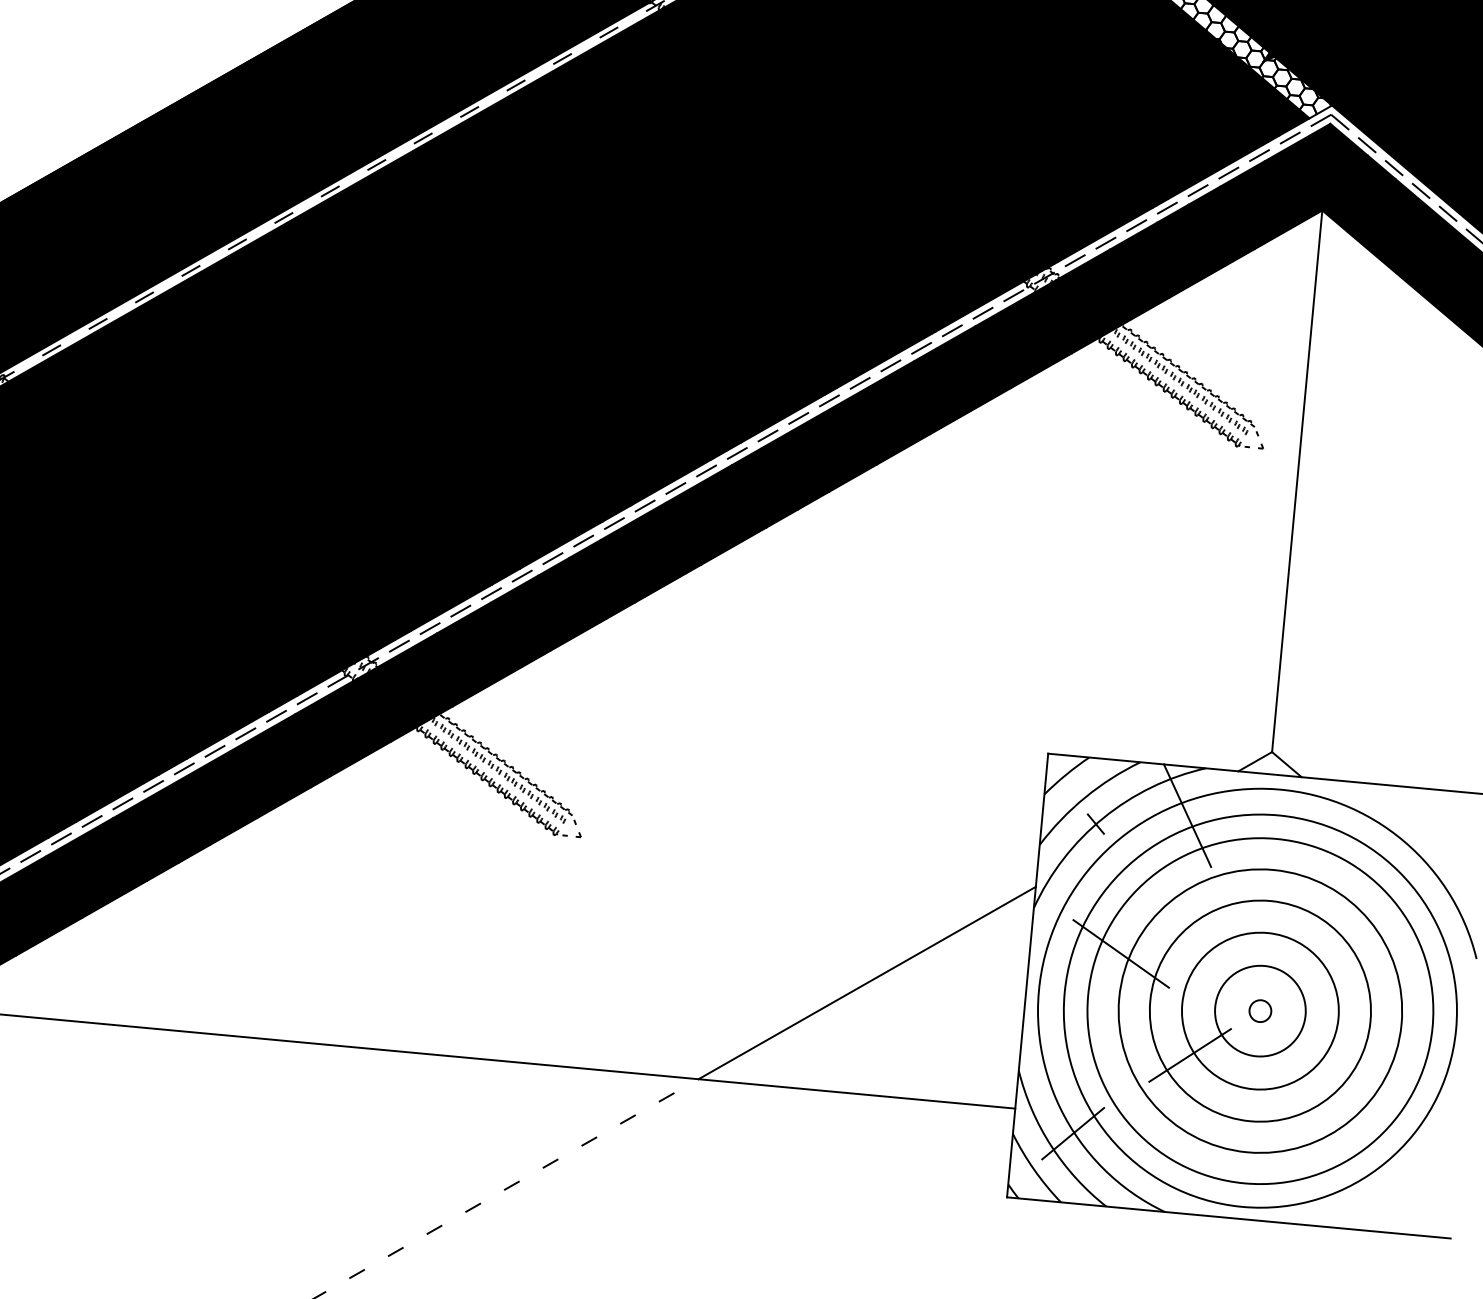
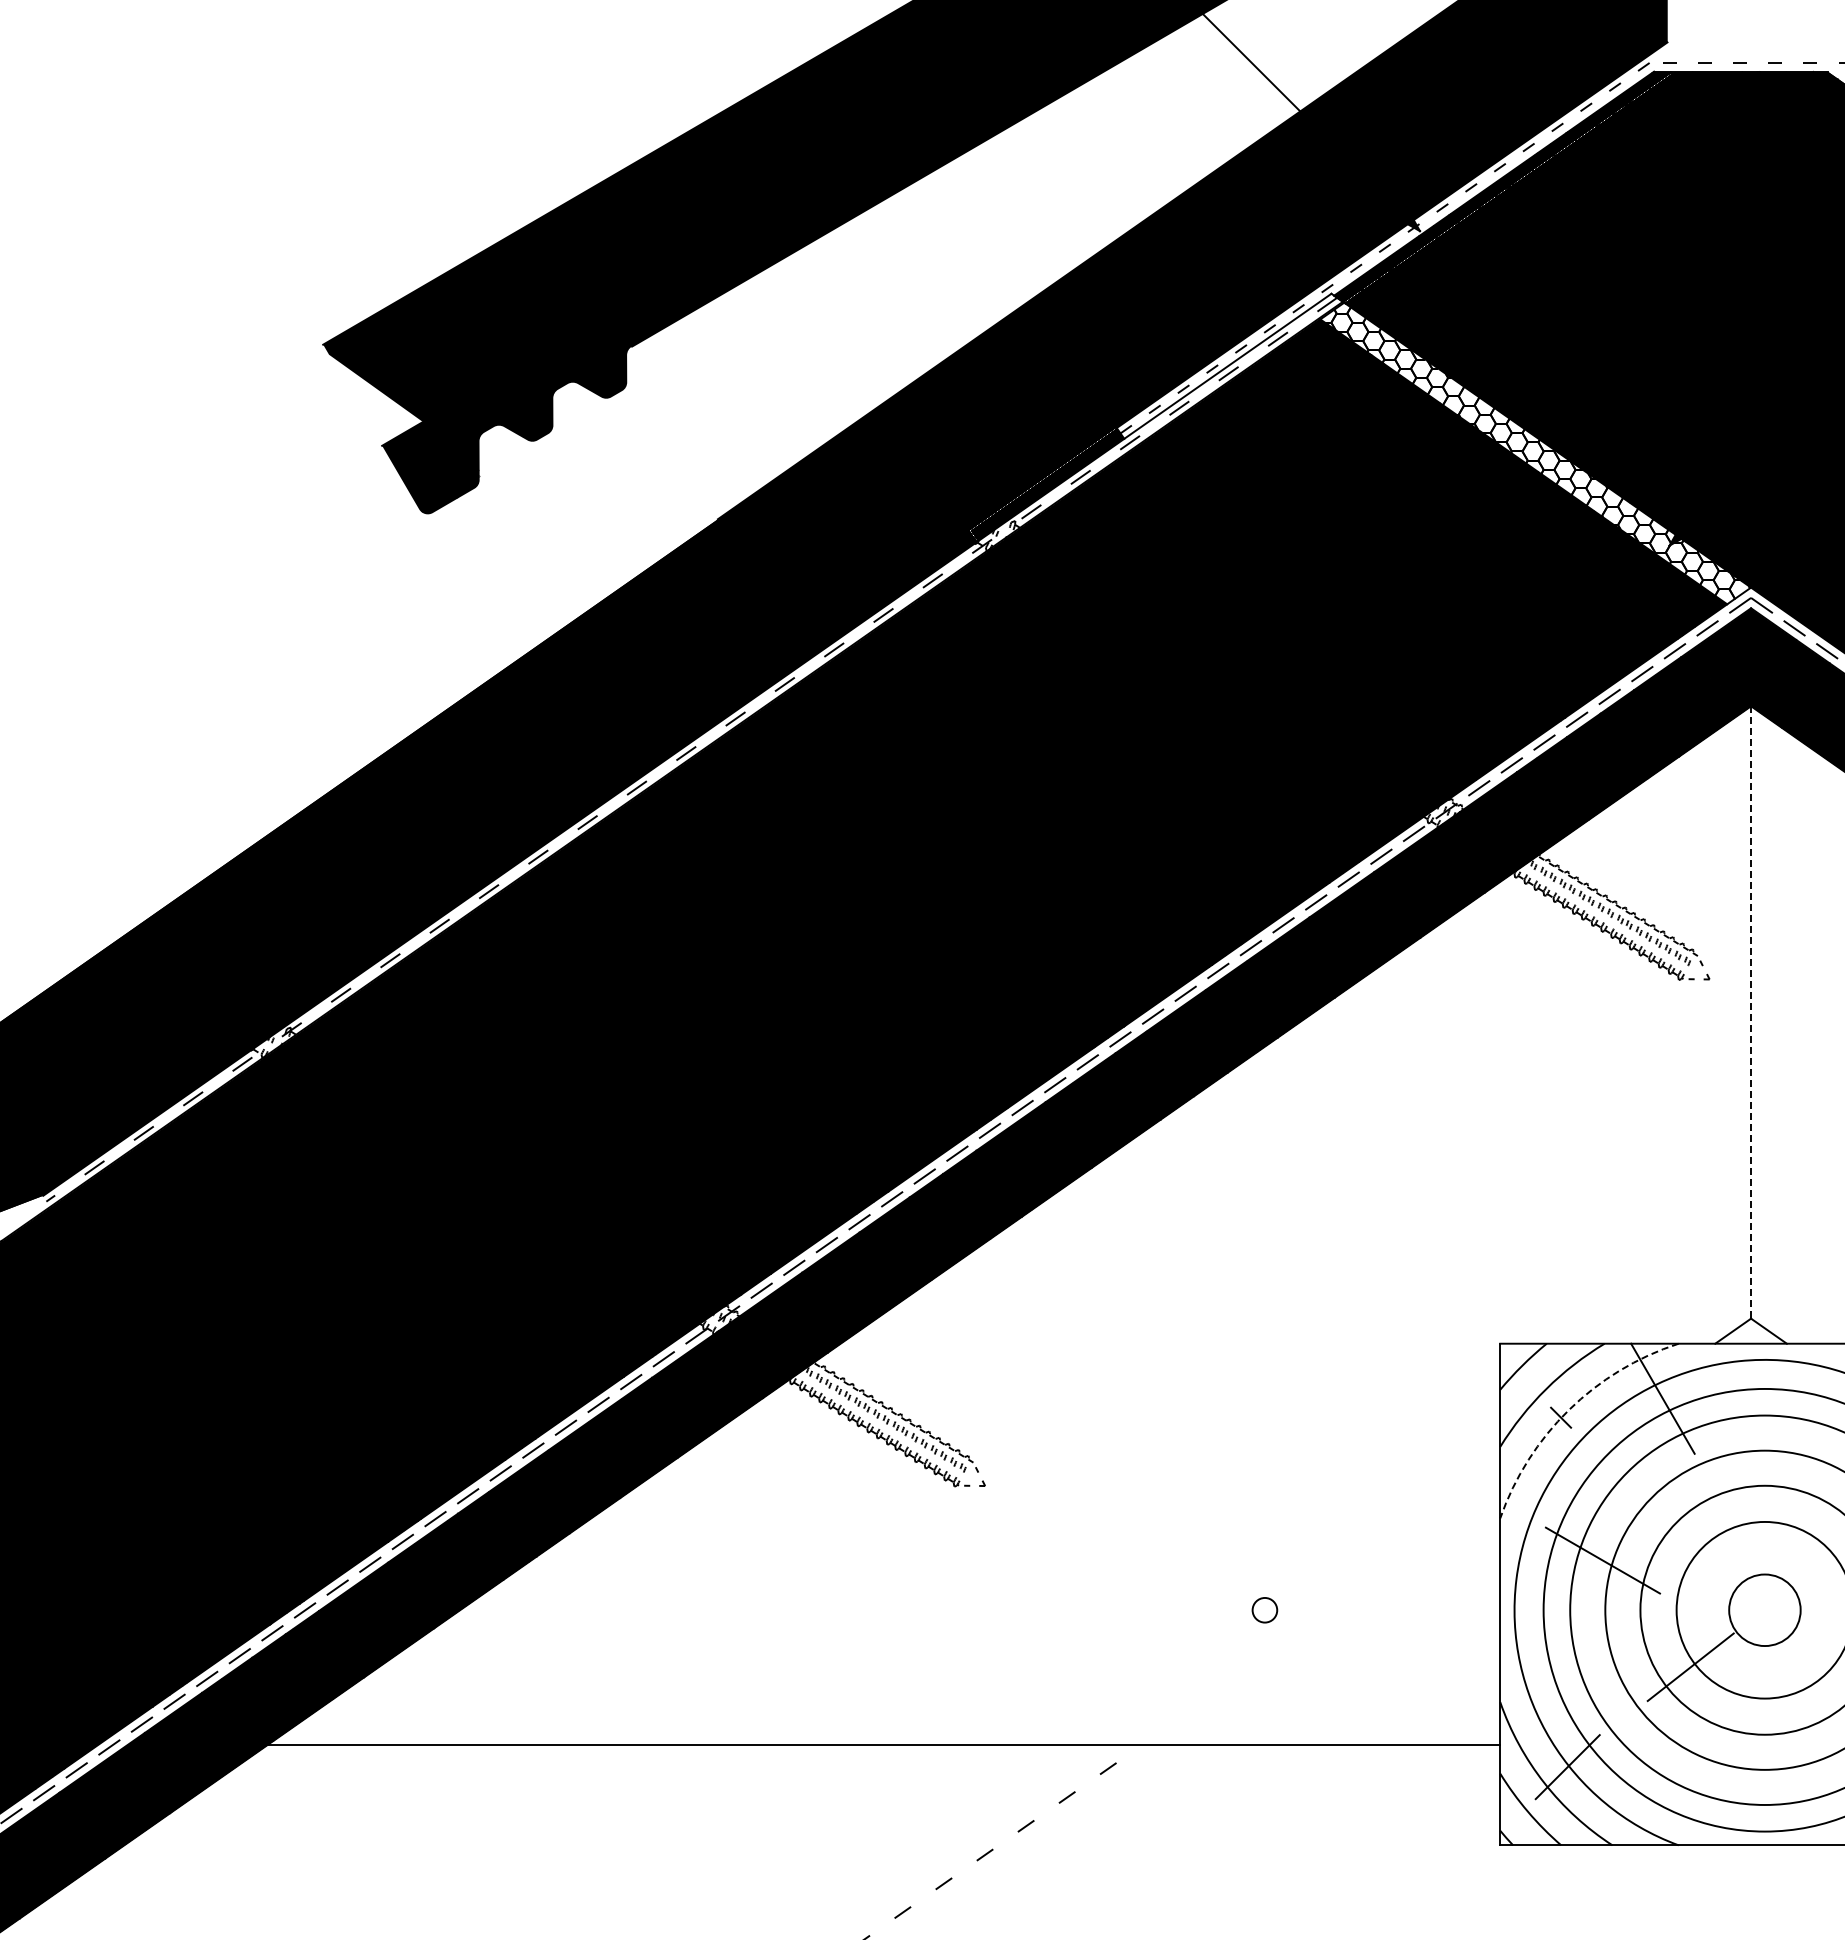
line: (1297, 481) -> (1751, 1012), solid -> dashed
arc: (1103, 818) -> (1568, 1410), solid -> dashed
line: (867, 982) -> (1321, 1619), removed
circle: (1260, 1011) -> (1264, 1610), moved
circle: (1260, 1011) -> (1764, 1610), size x0.7

